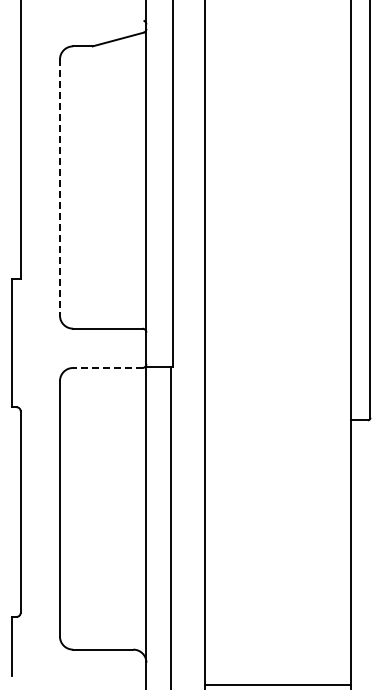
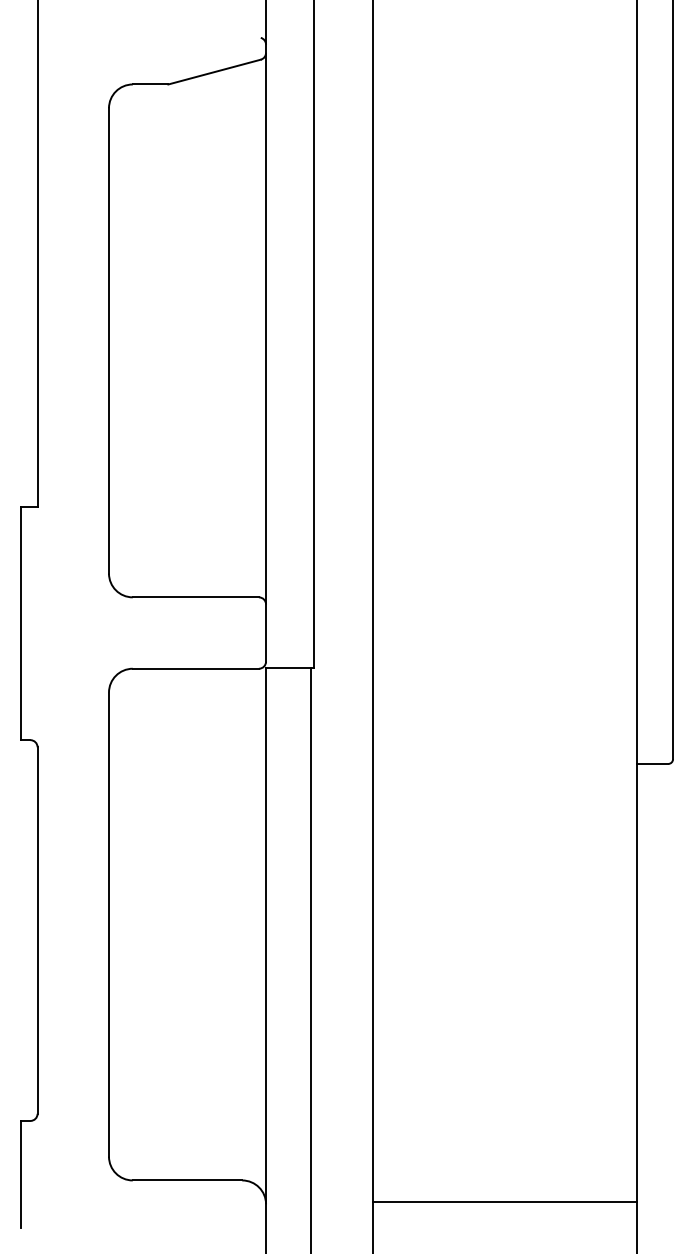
line: (59, 188) -> (108, 342), dashed -> solid
line: (107, 367) -> (195, 667), dashed -> solid
line: (277, 685) -> (504, 1201), moved

